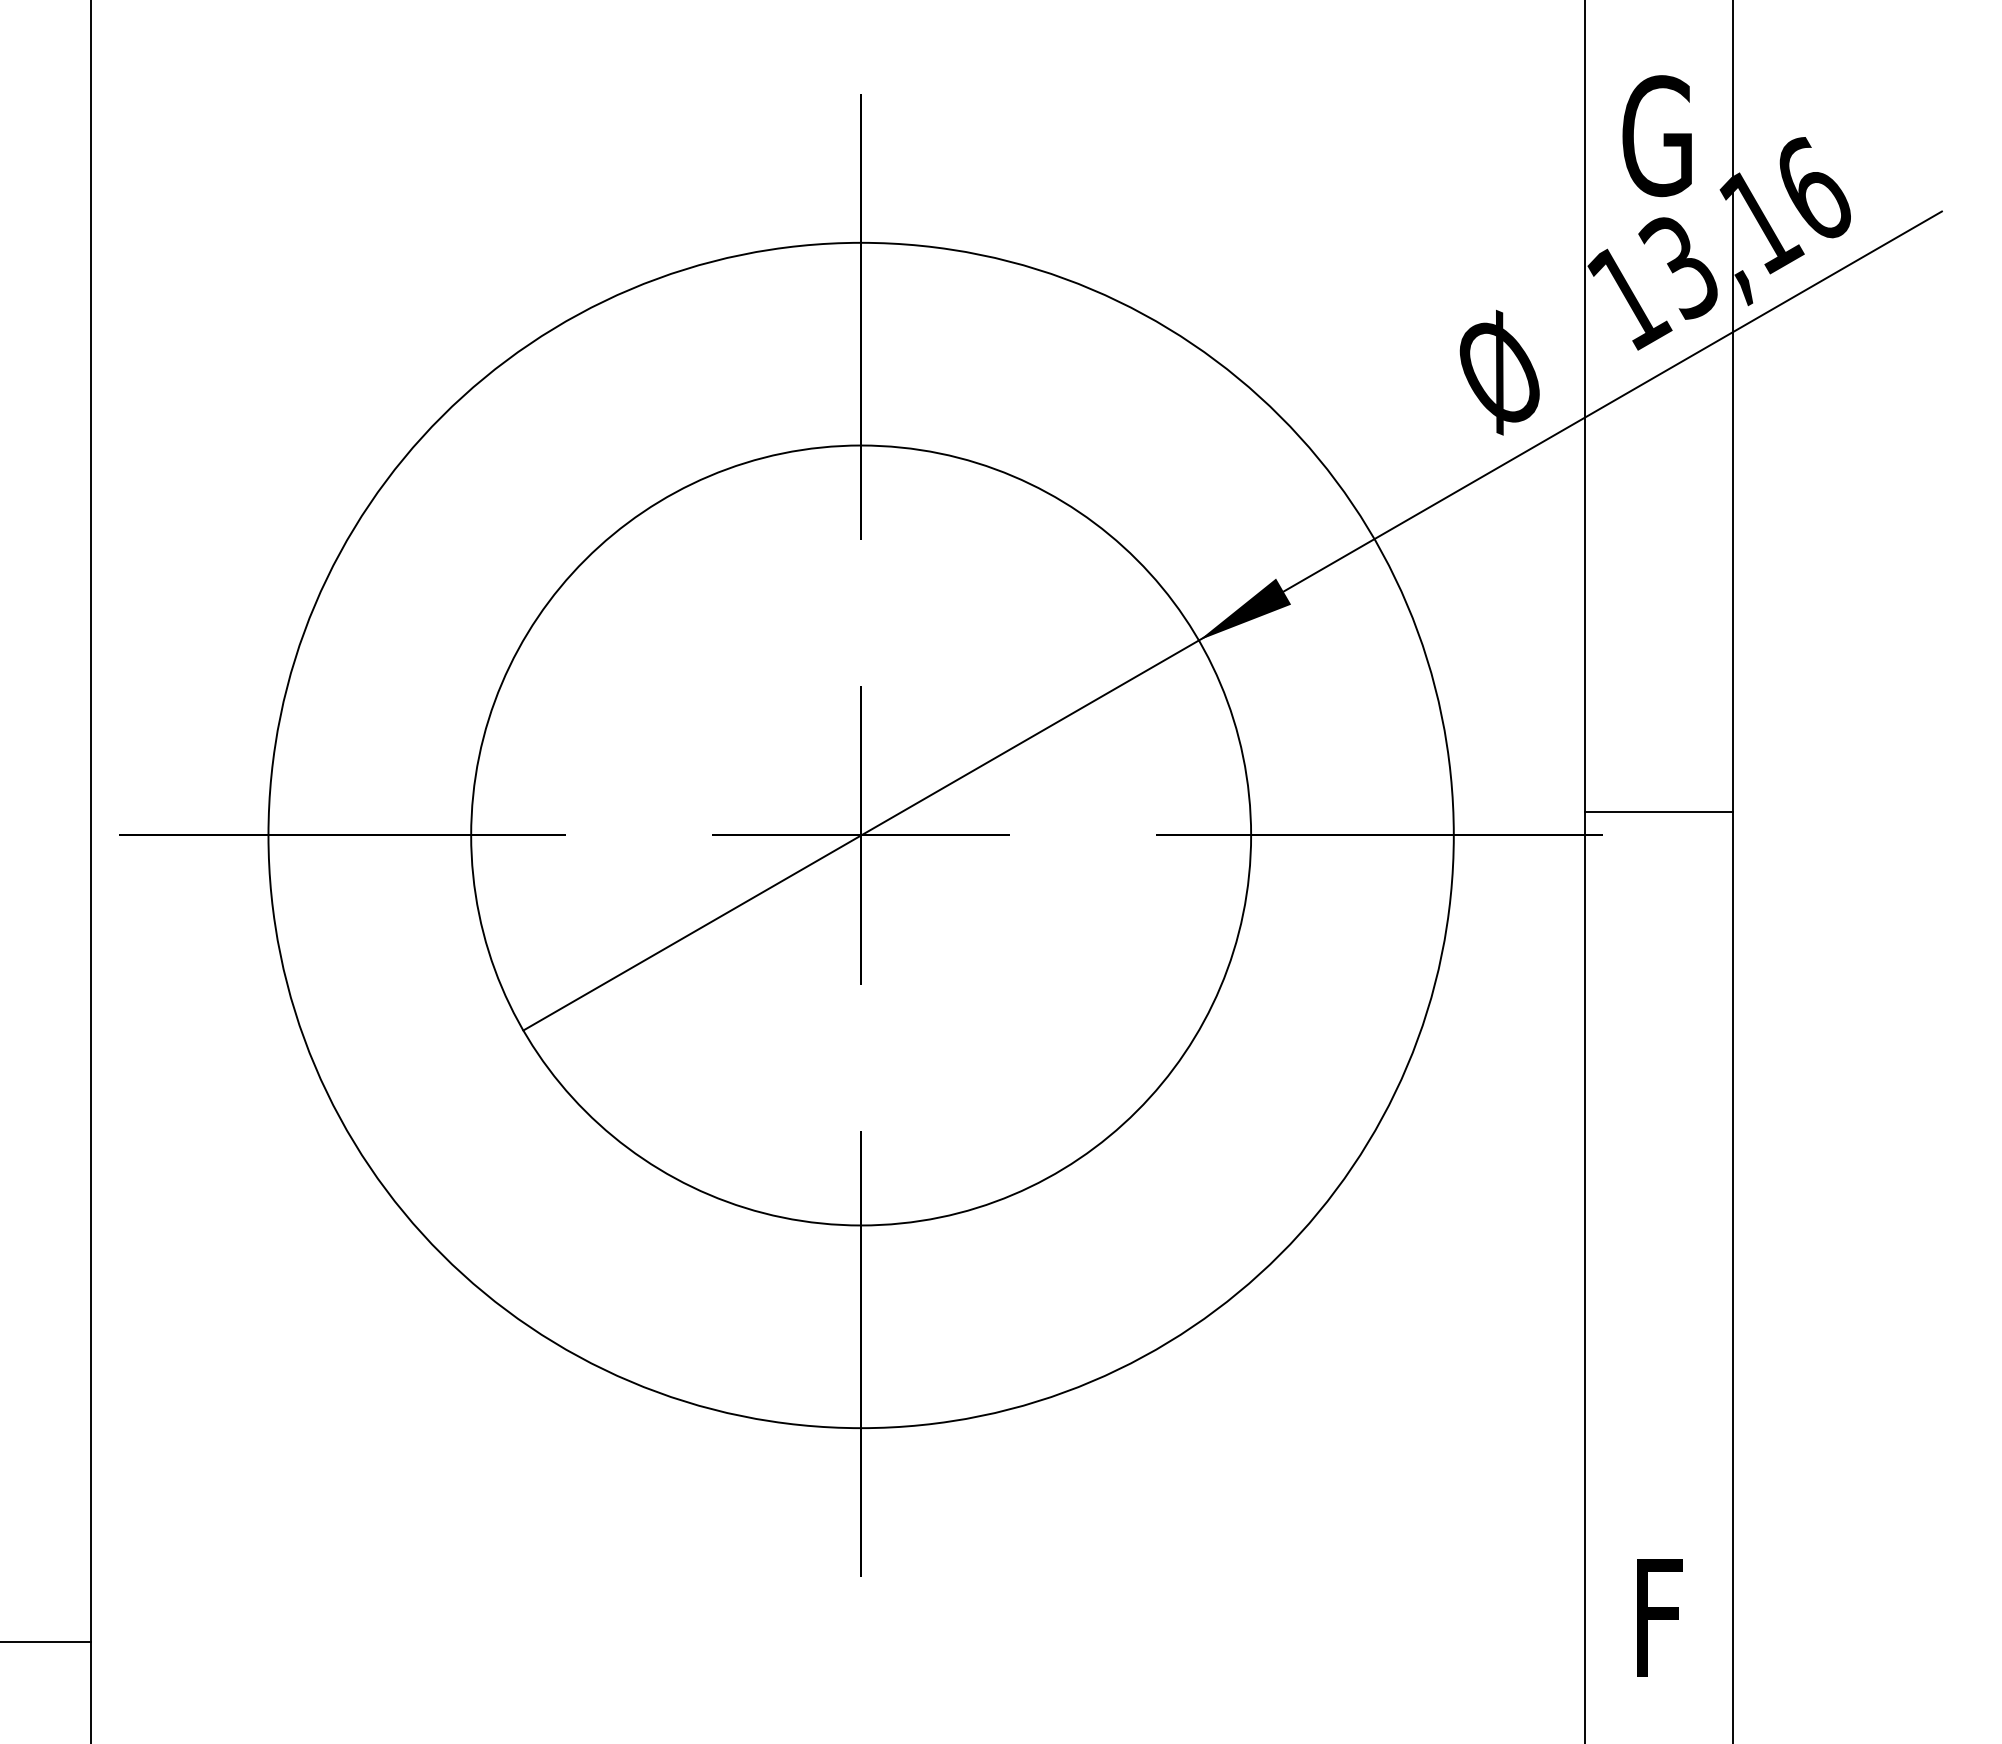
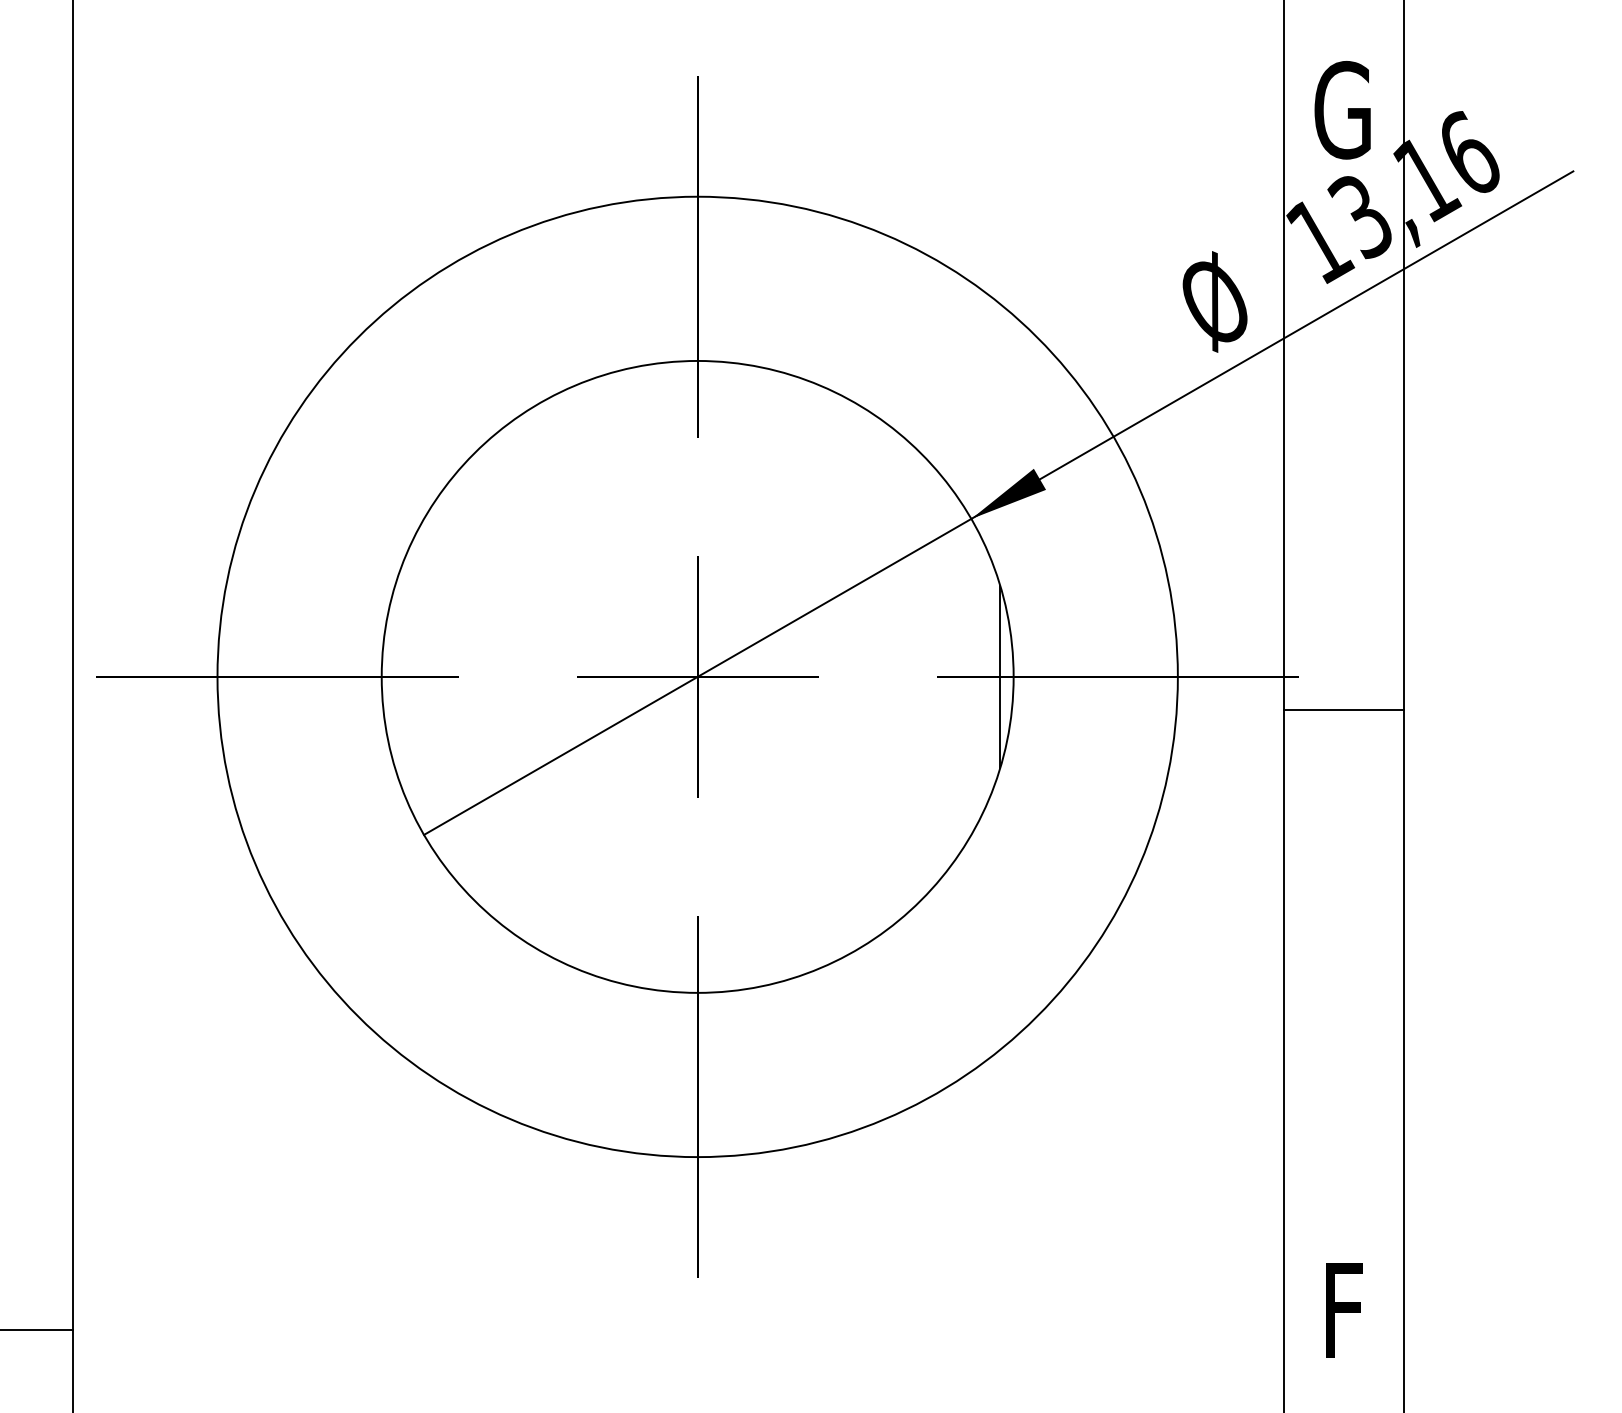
line: (1658, 812) -> (1343, 710), moved
line: (1234, 835) -> (1000, 676), added

